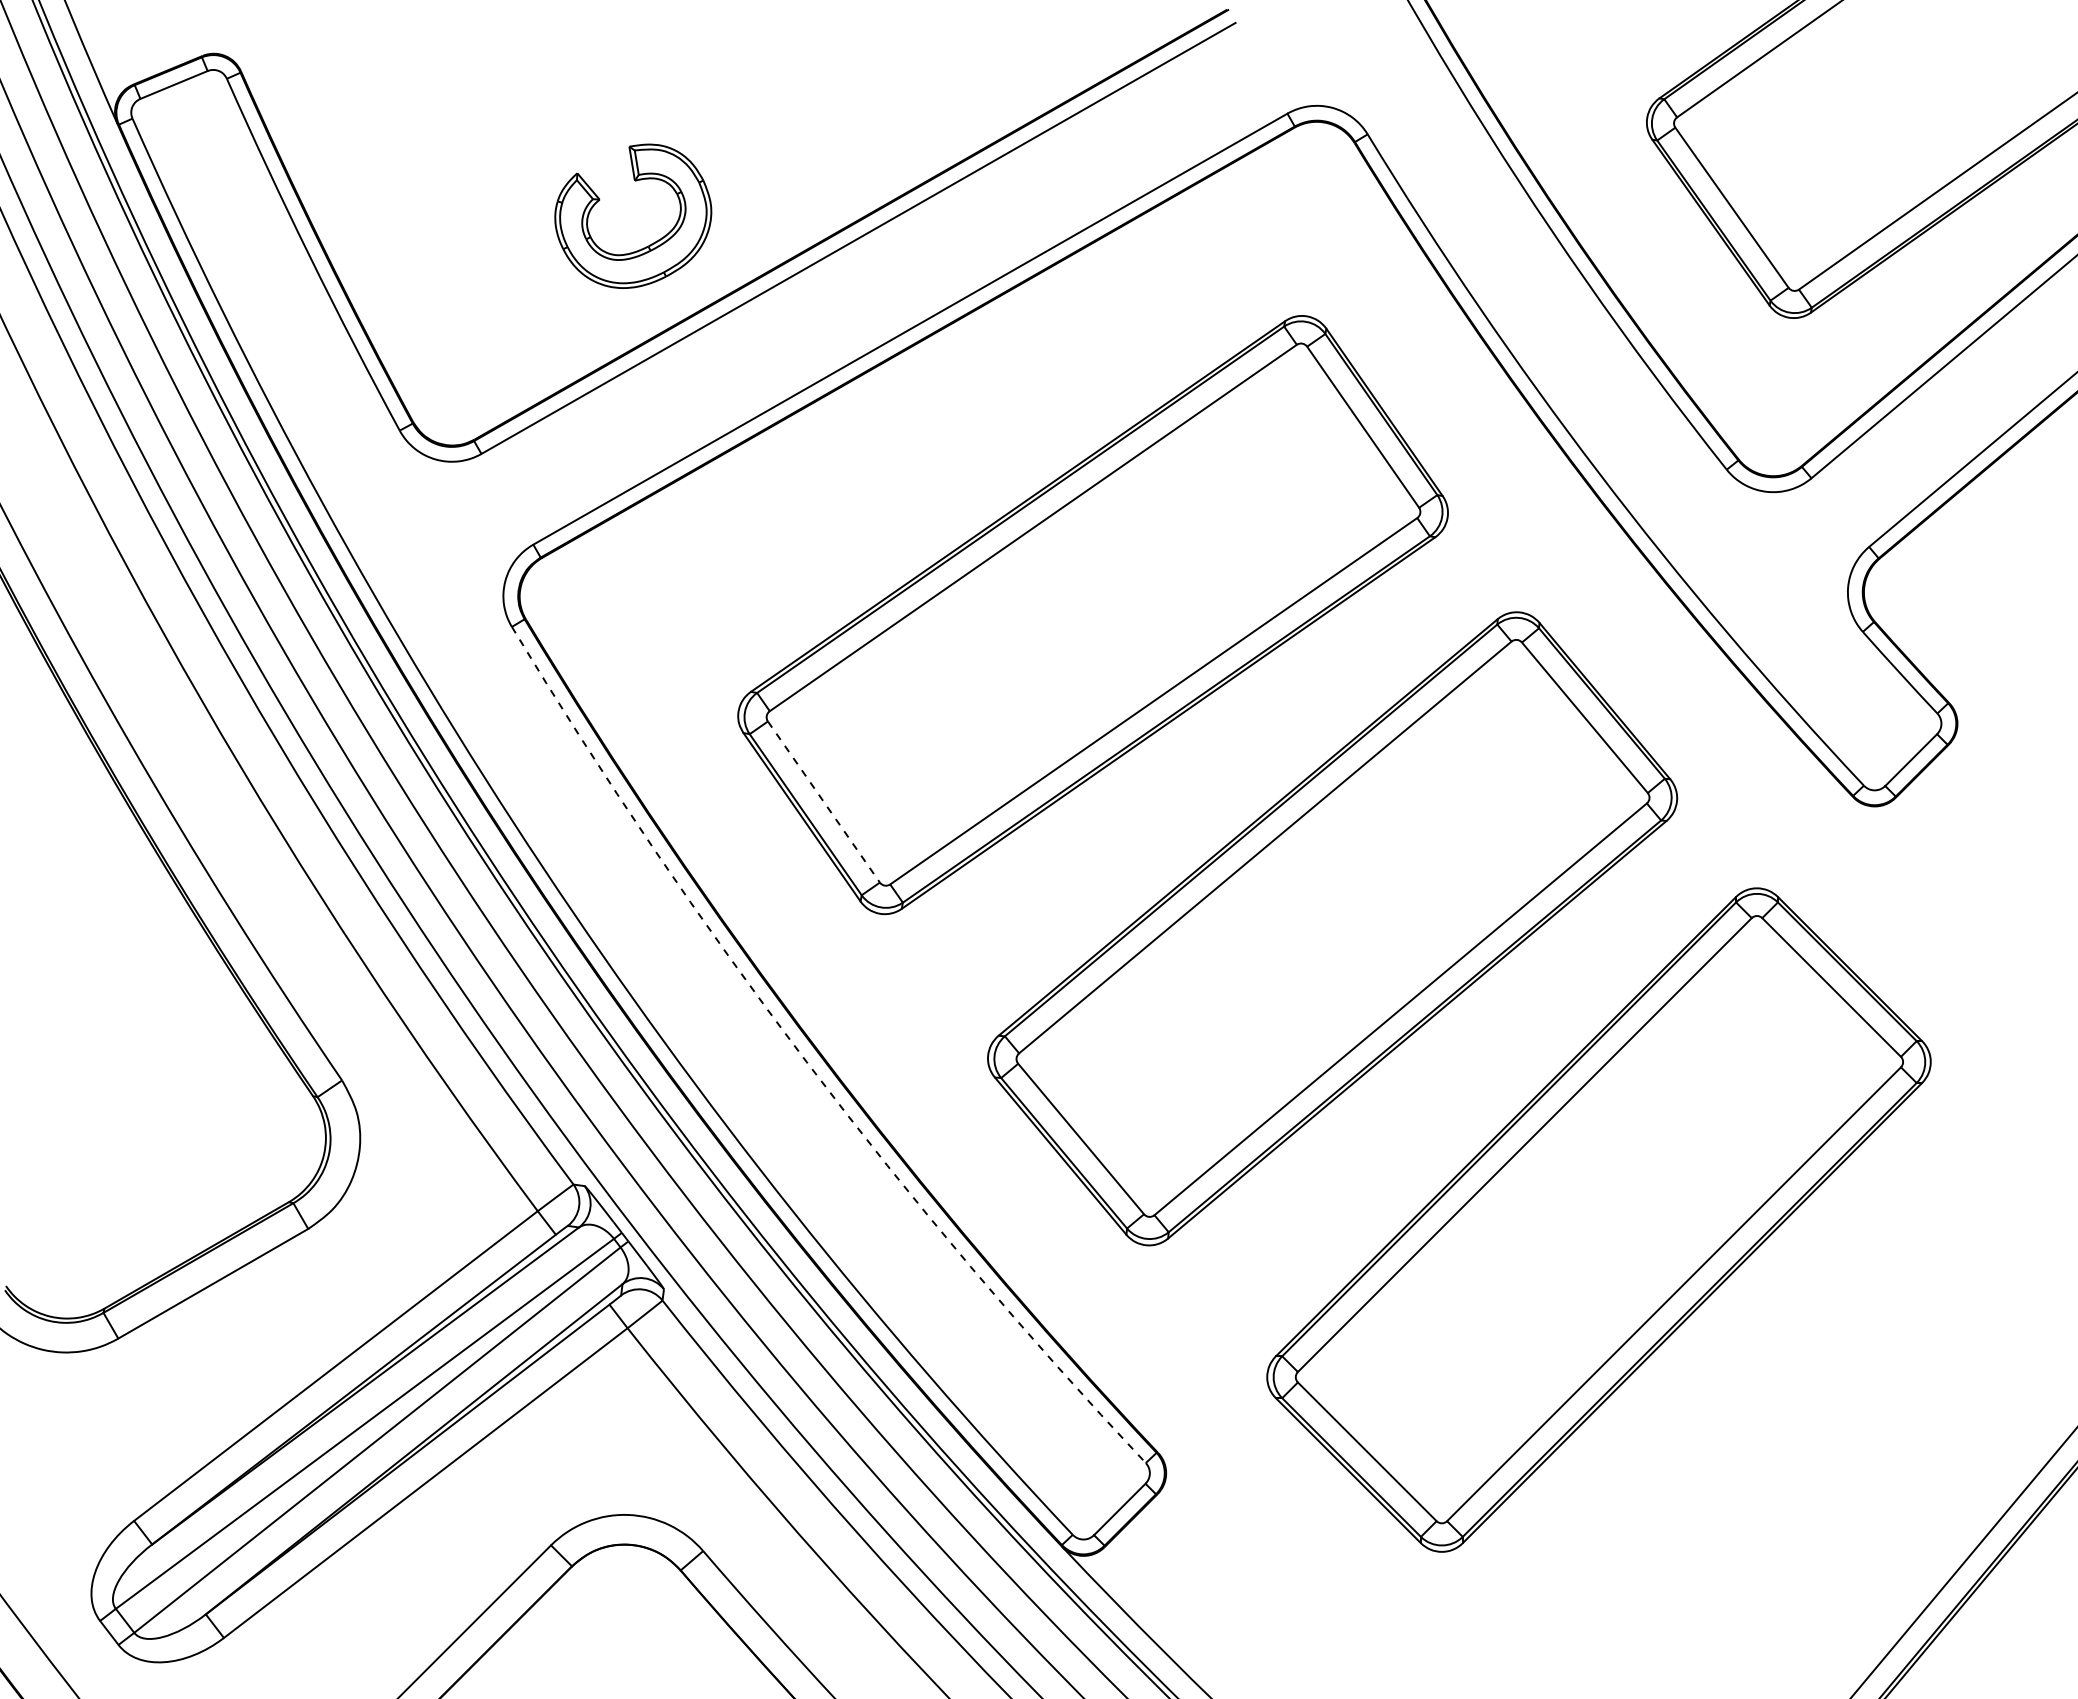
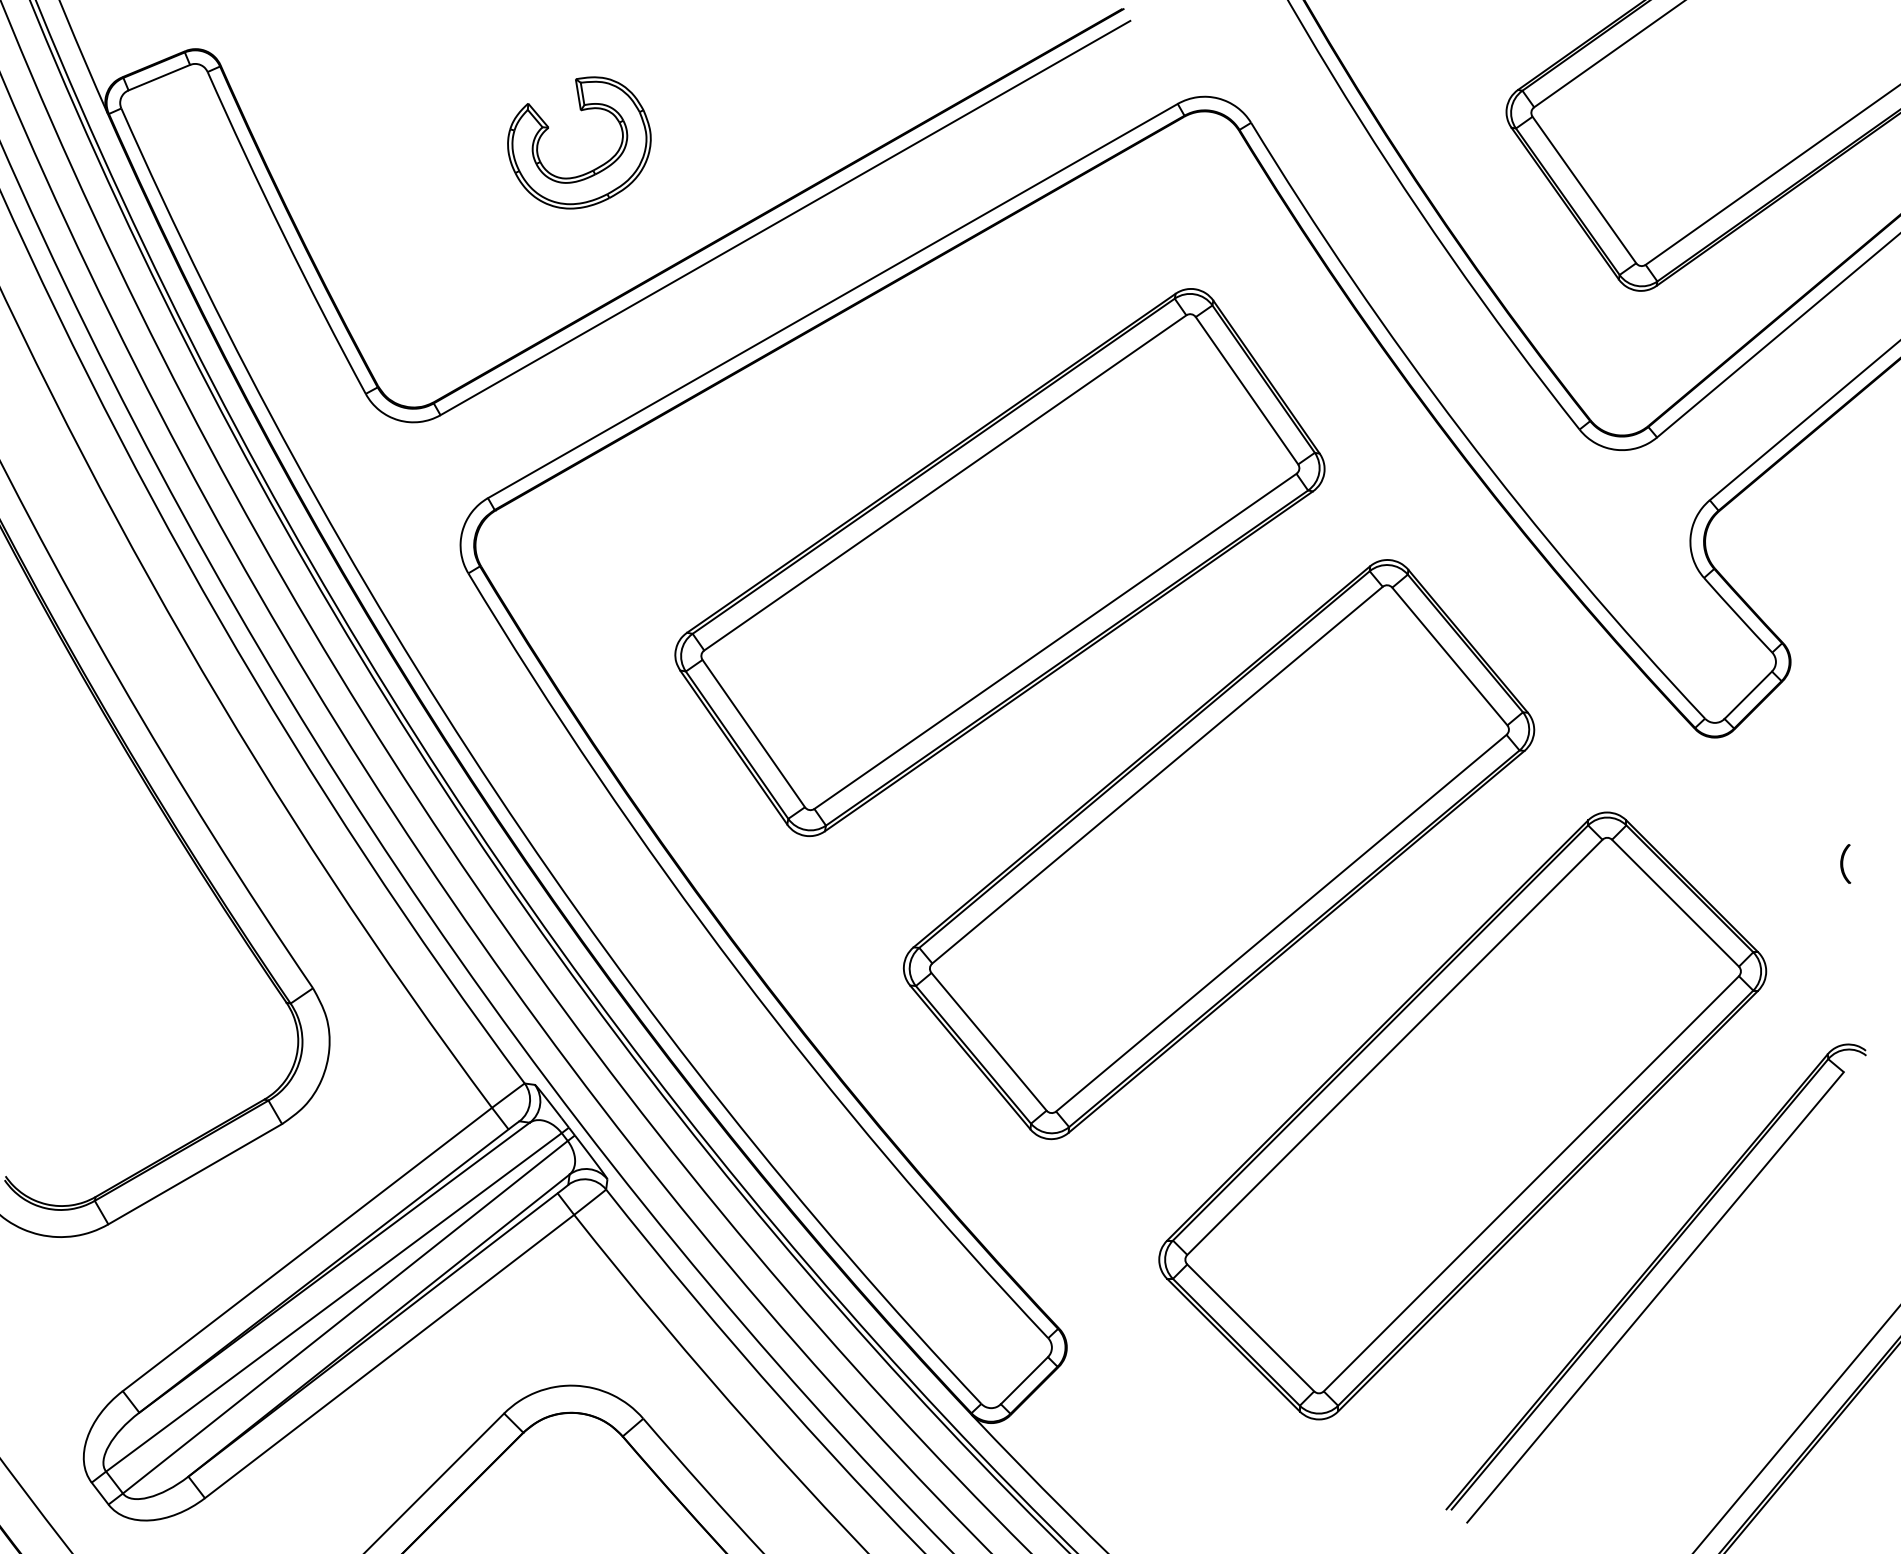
part: (649, 244) -> (594, 168), moved
line: (824, 802) -> (754, 734), dashed -> solid
part: (2017, 944) -> (1845, 863), added
arc: (806, 1061) -> (737, 970), dashed -> solid
part: (1816, 1408) -> (1661, 1288), added

